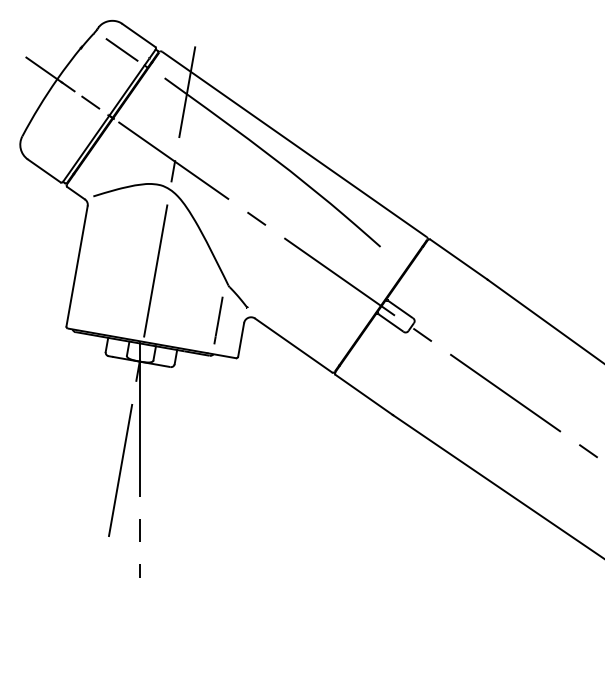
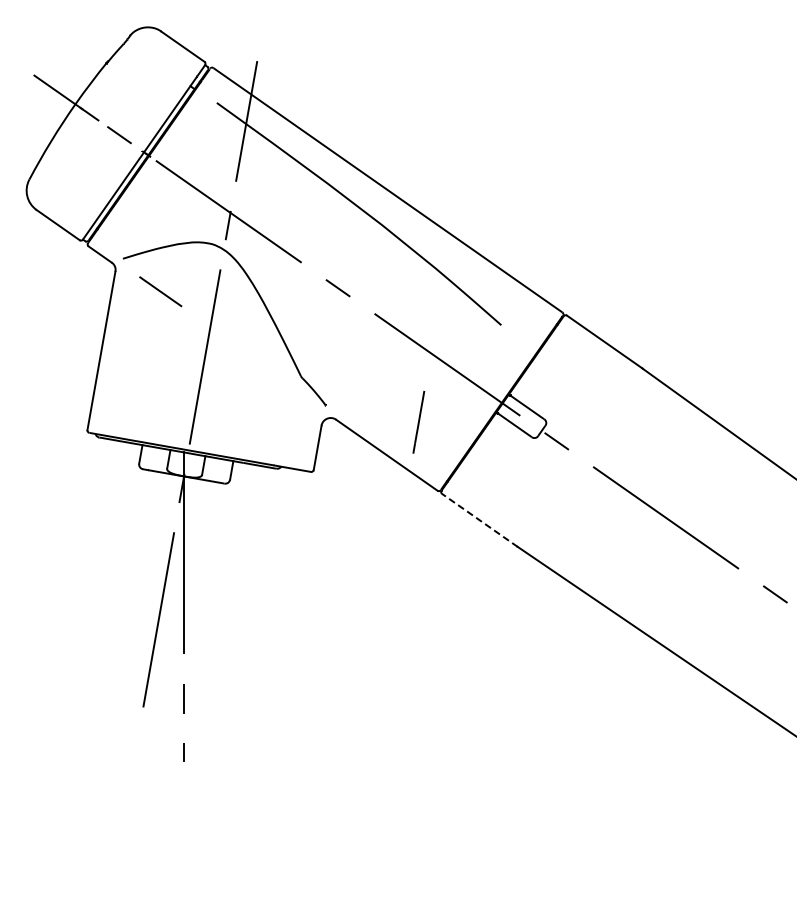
line: (121, 49) -> (160, 291), moved
line: (218, 319) -> (418, 421), moved
line: (363, 395) -> (479, 520), solid -> dashed

